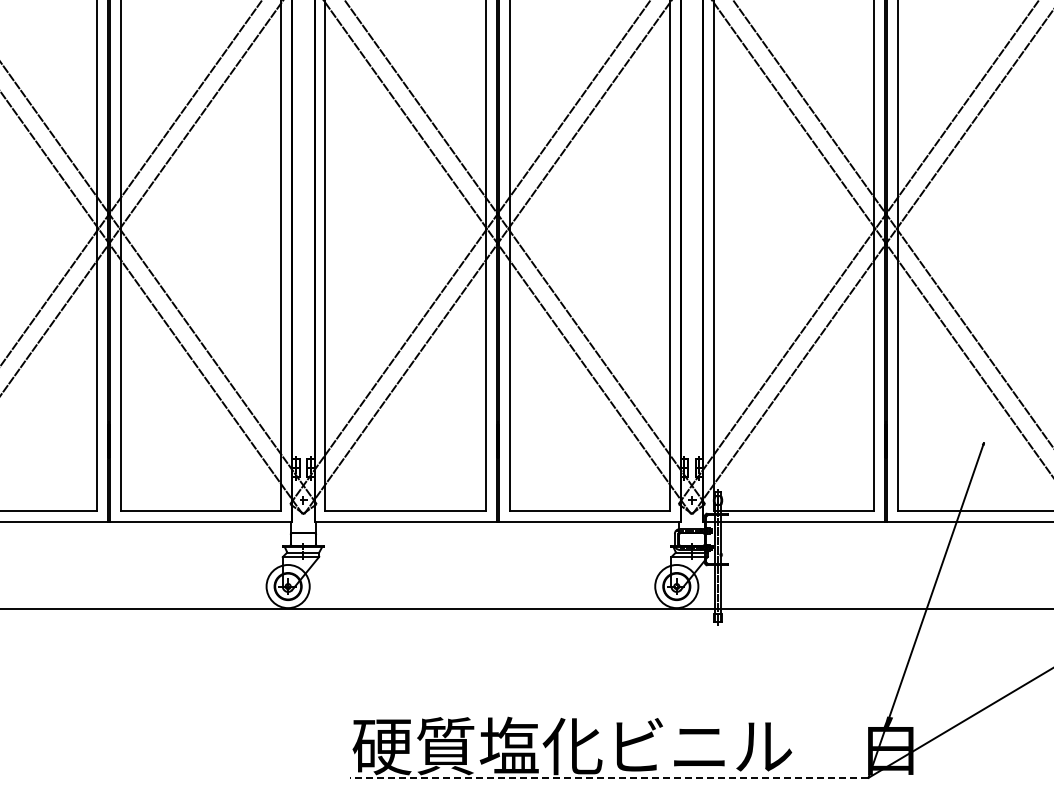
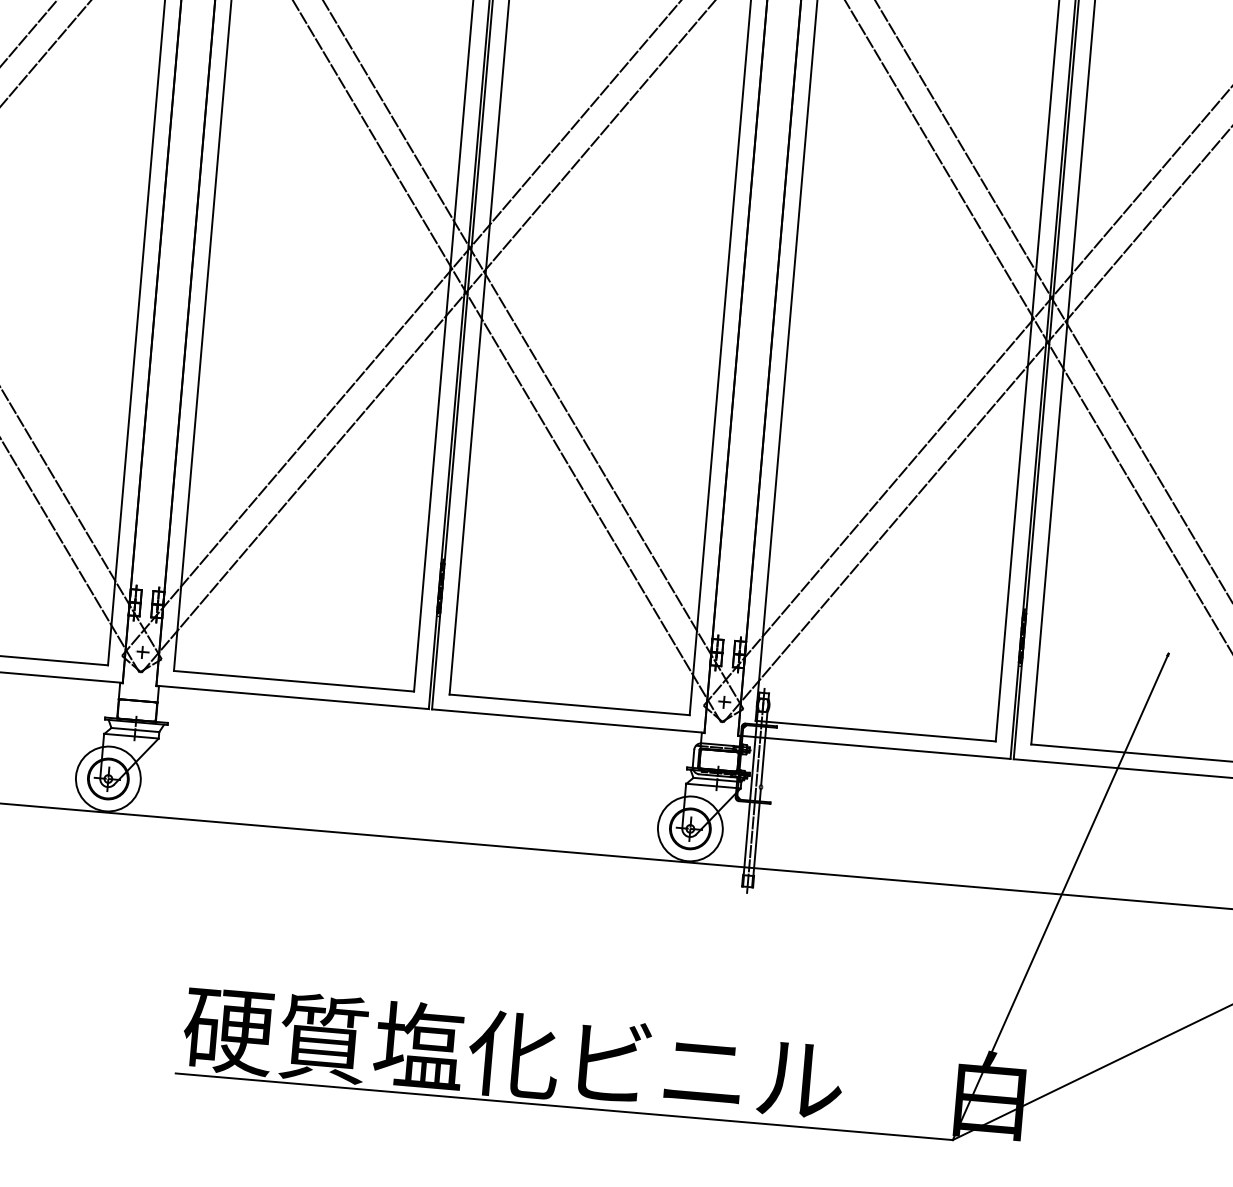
line: (608, 777) -> (563, 1106), dashed -> solid

